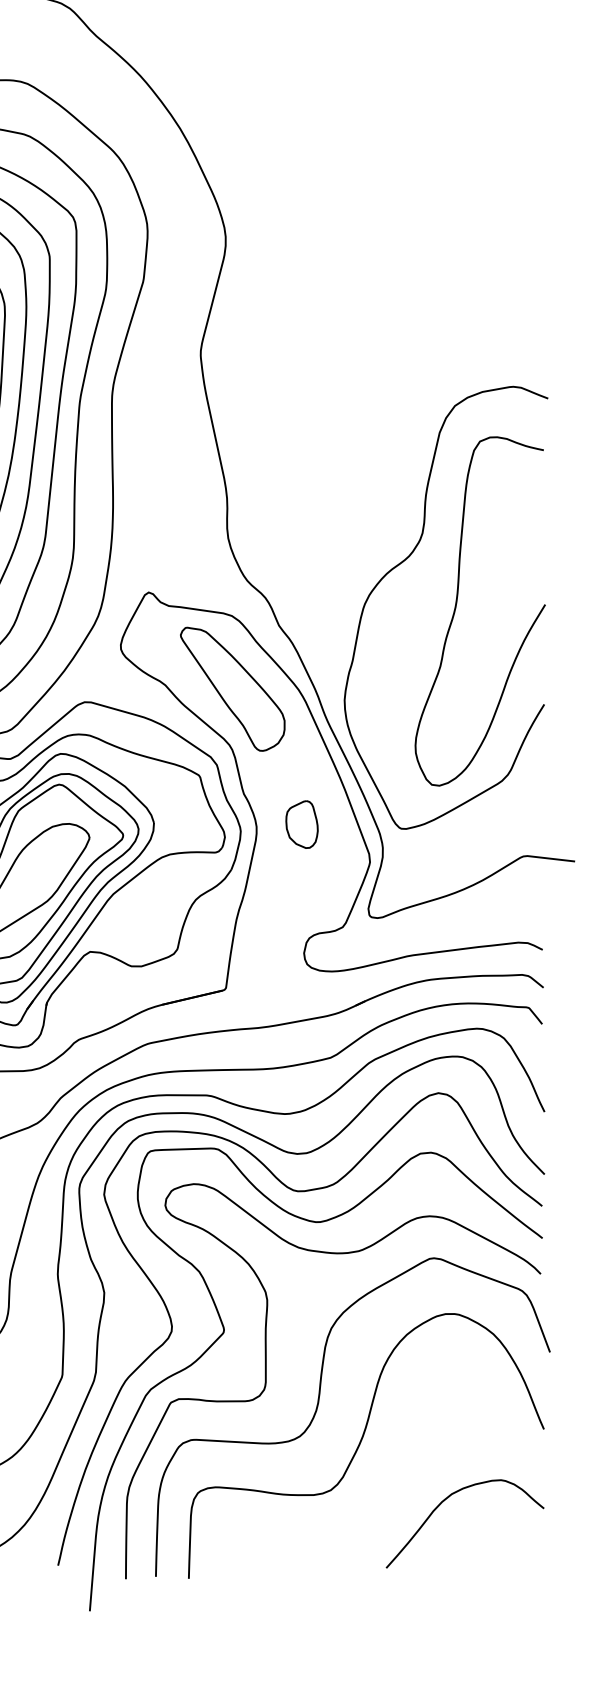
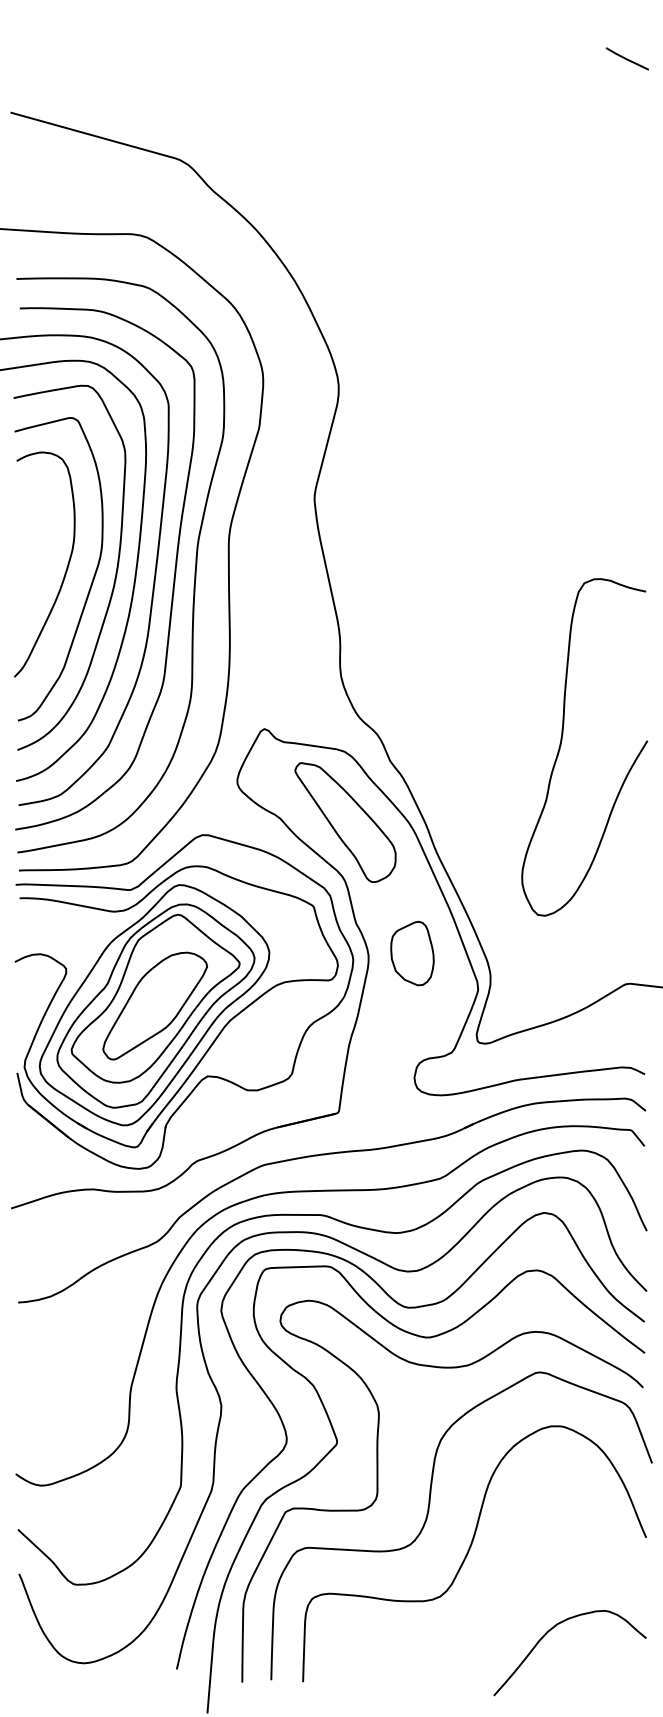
curve: (404, 561) -> (511, 699), removed
part: (302, 823) -> (412, 952), size x1.4
curve: (445, 1500) -> (551, 1630), moved

